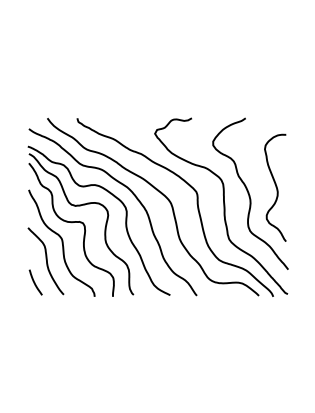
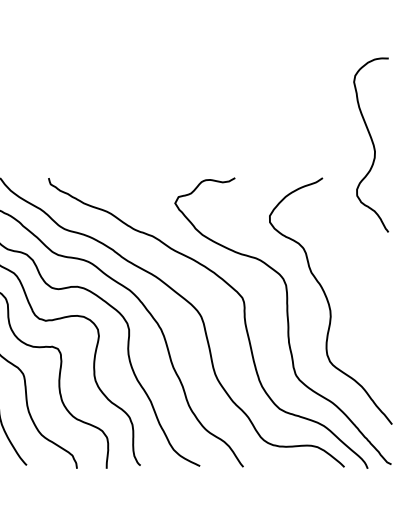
curve: (275, 187) -> (371, 144), moved

